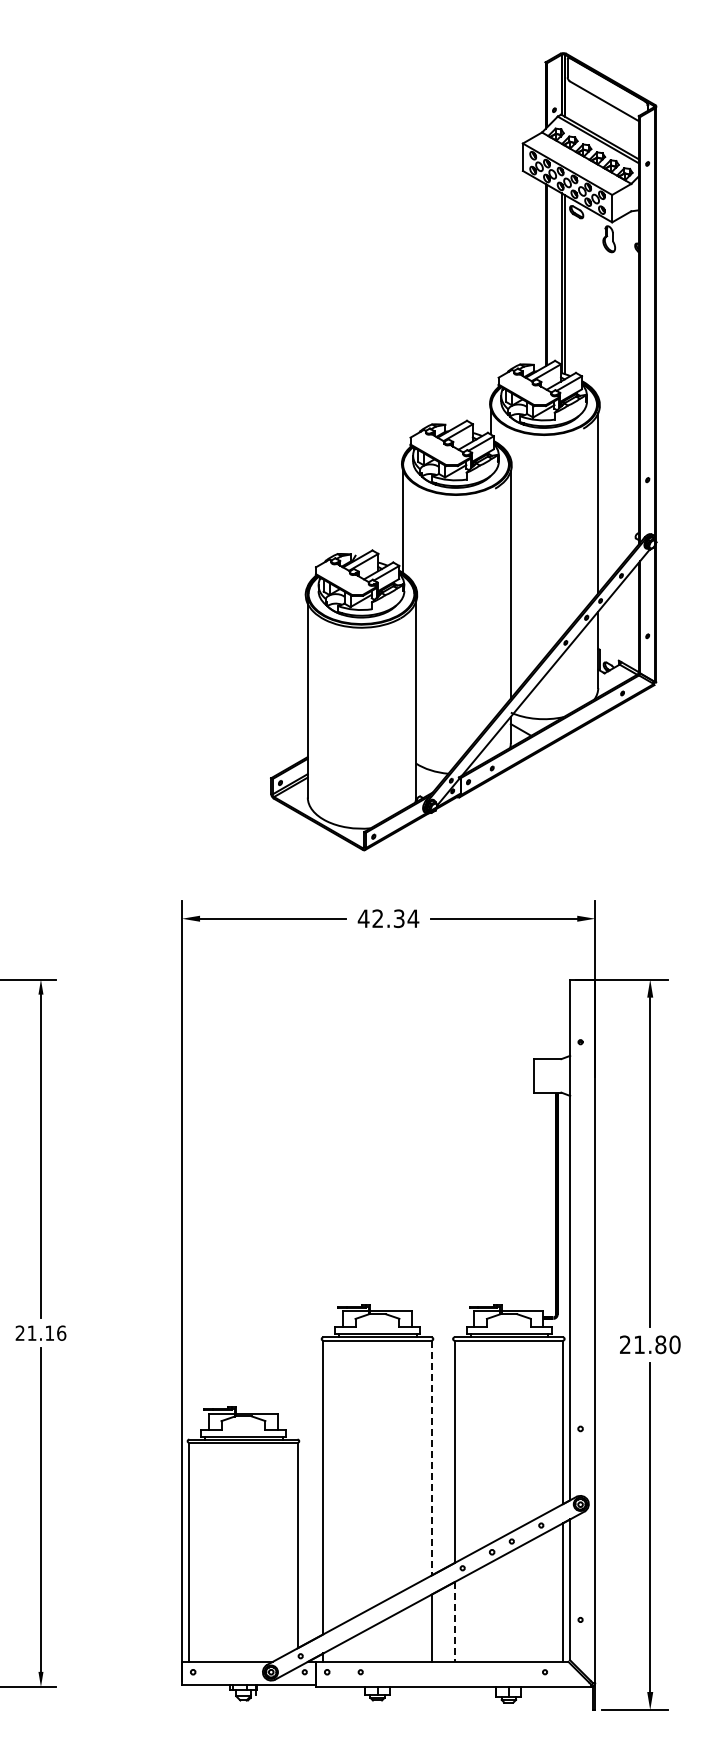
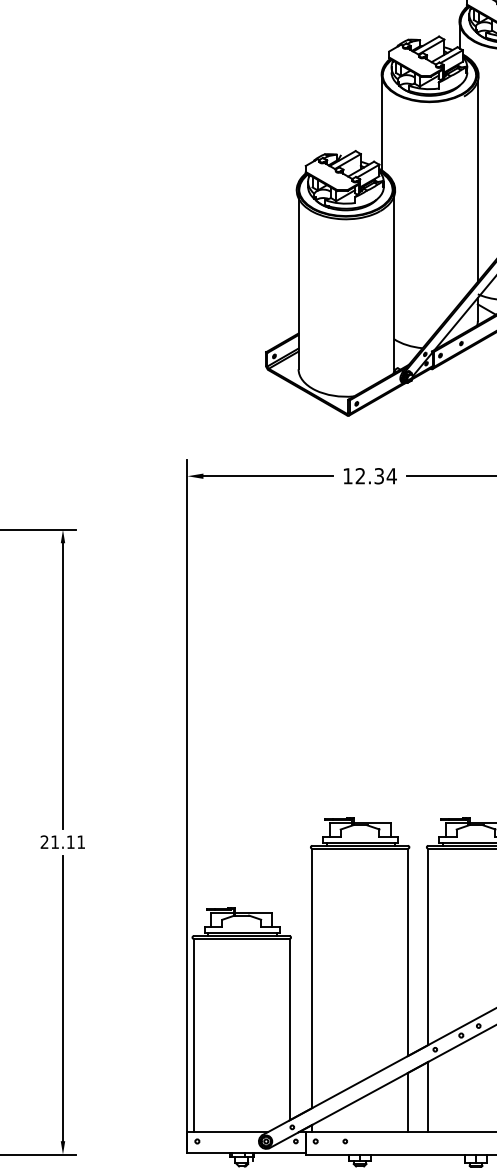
text: (363, 918) -> (347, 476), 42.34 -> 12.34
text: (61, 1332) -> (81, 841), 21.16 -> 21.11
line: (431, 1458) -> (407, 952), dashed -> solid
line: (454, 1621) -> (428, 1096), dashed -> solid

